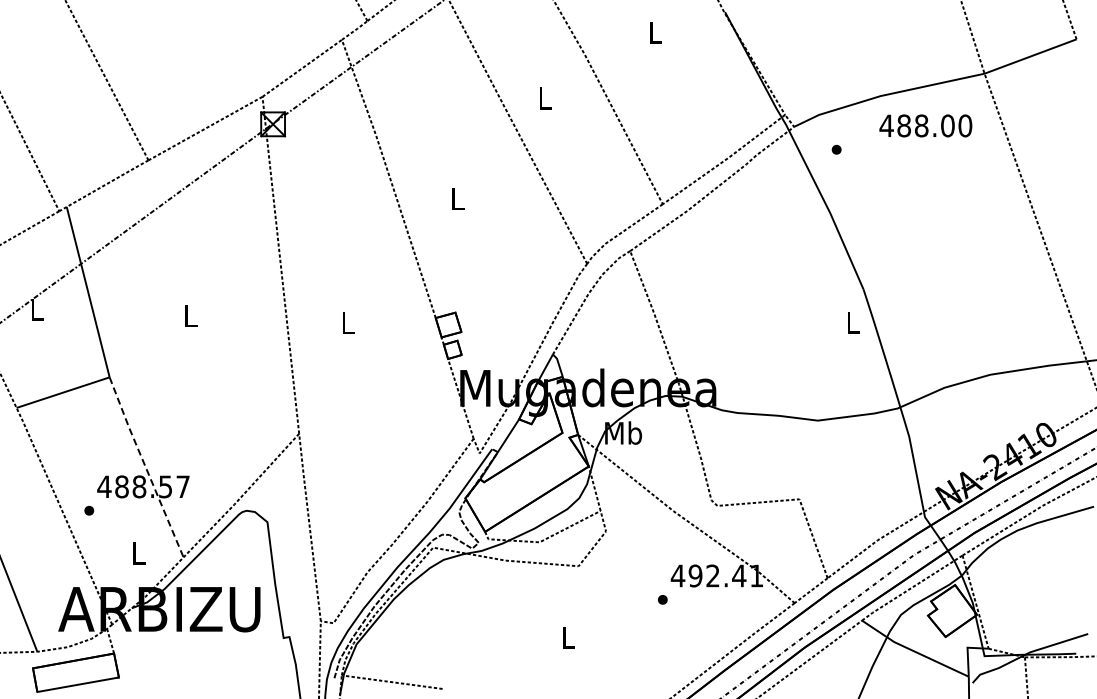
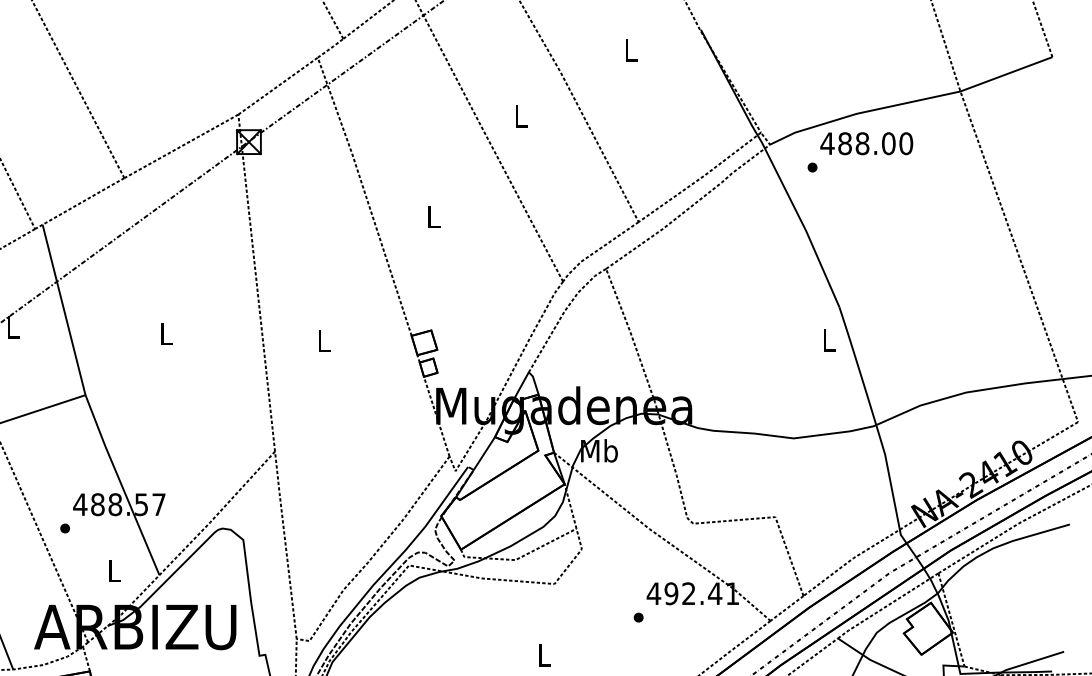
text: (925, 125) -> (866, 143), moved
line: (145, 467) -> (121, 485), dashed -> solid

